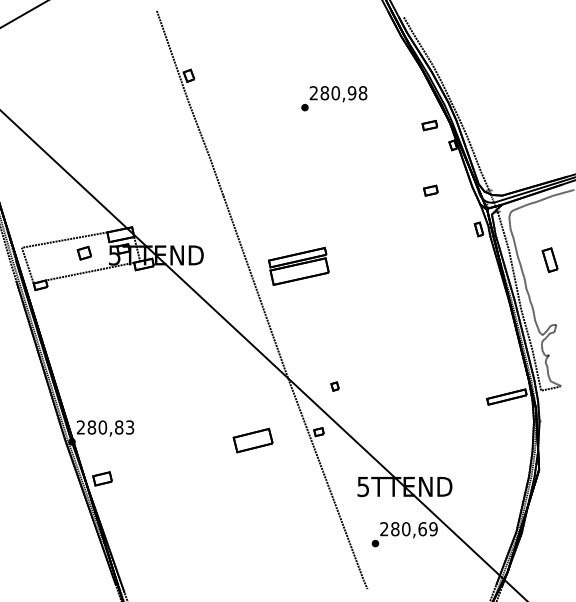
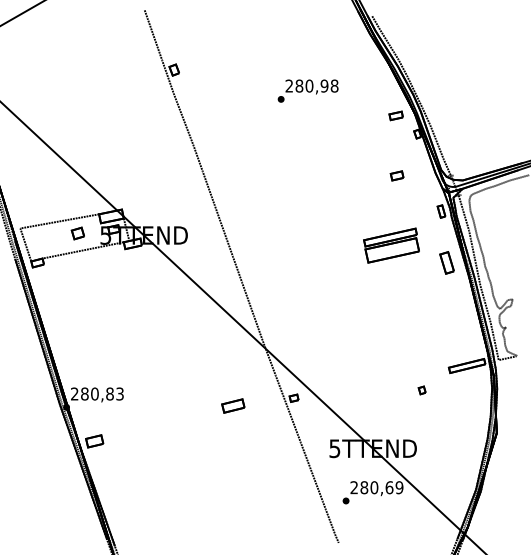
part: (549, 259) -> (446, 262), moved
part: (298, 266) -> (391, 245), moved
part: (334, 386) -> (421, 390), moved
part: (252, 440) -> (232, 406), size x0.62

